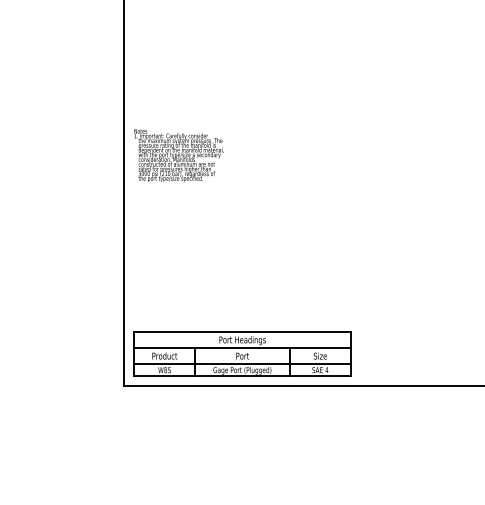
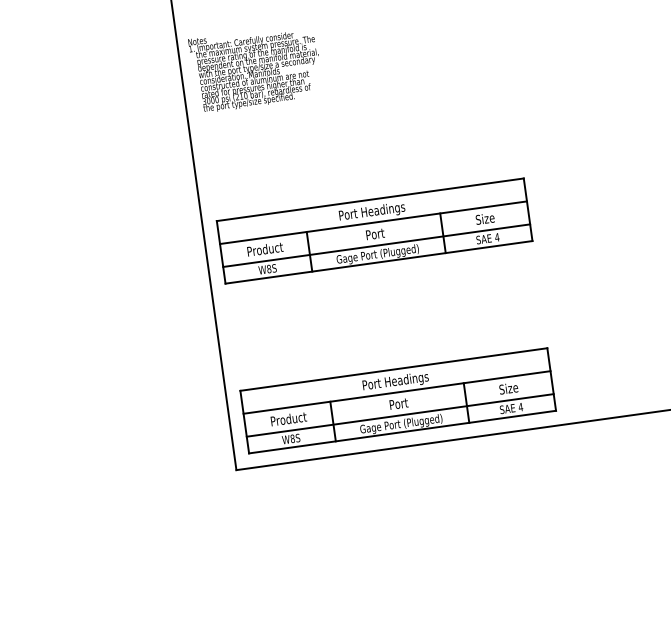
text: (178, 155) -> (255, 68), moved
part: (242, 233) -> (374, 230), added

